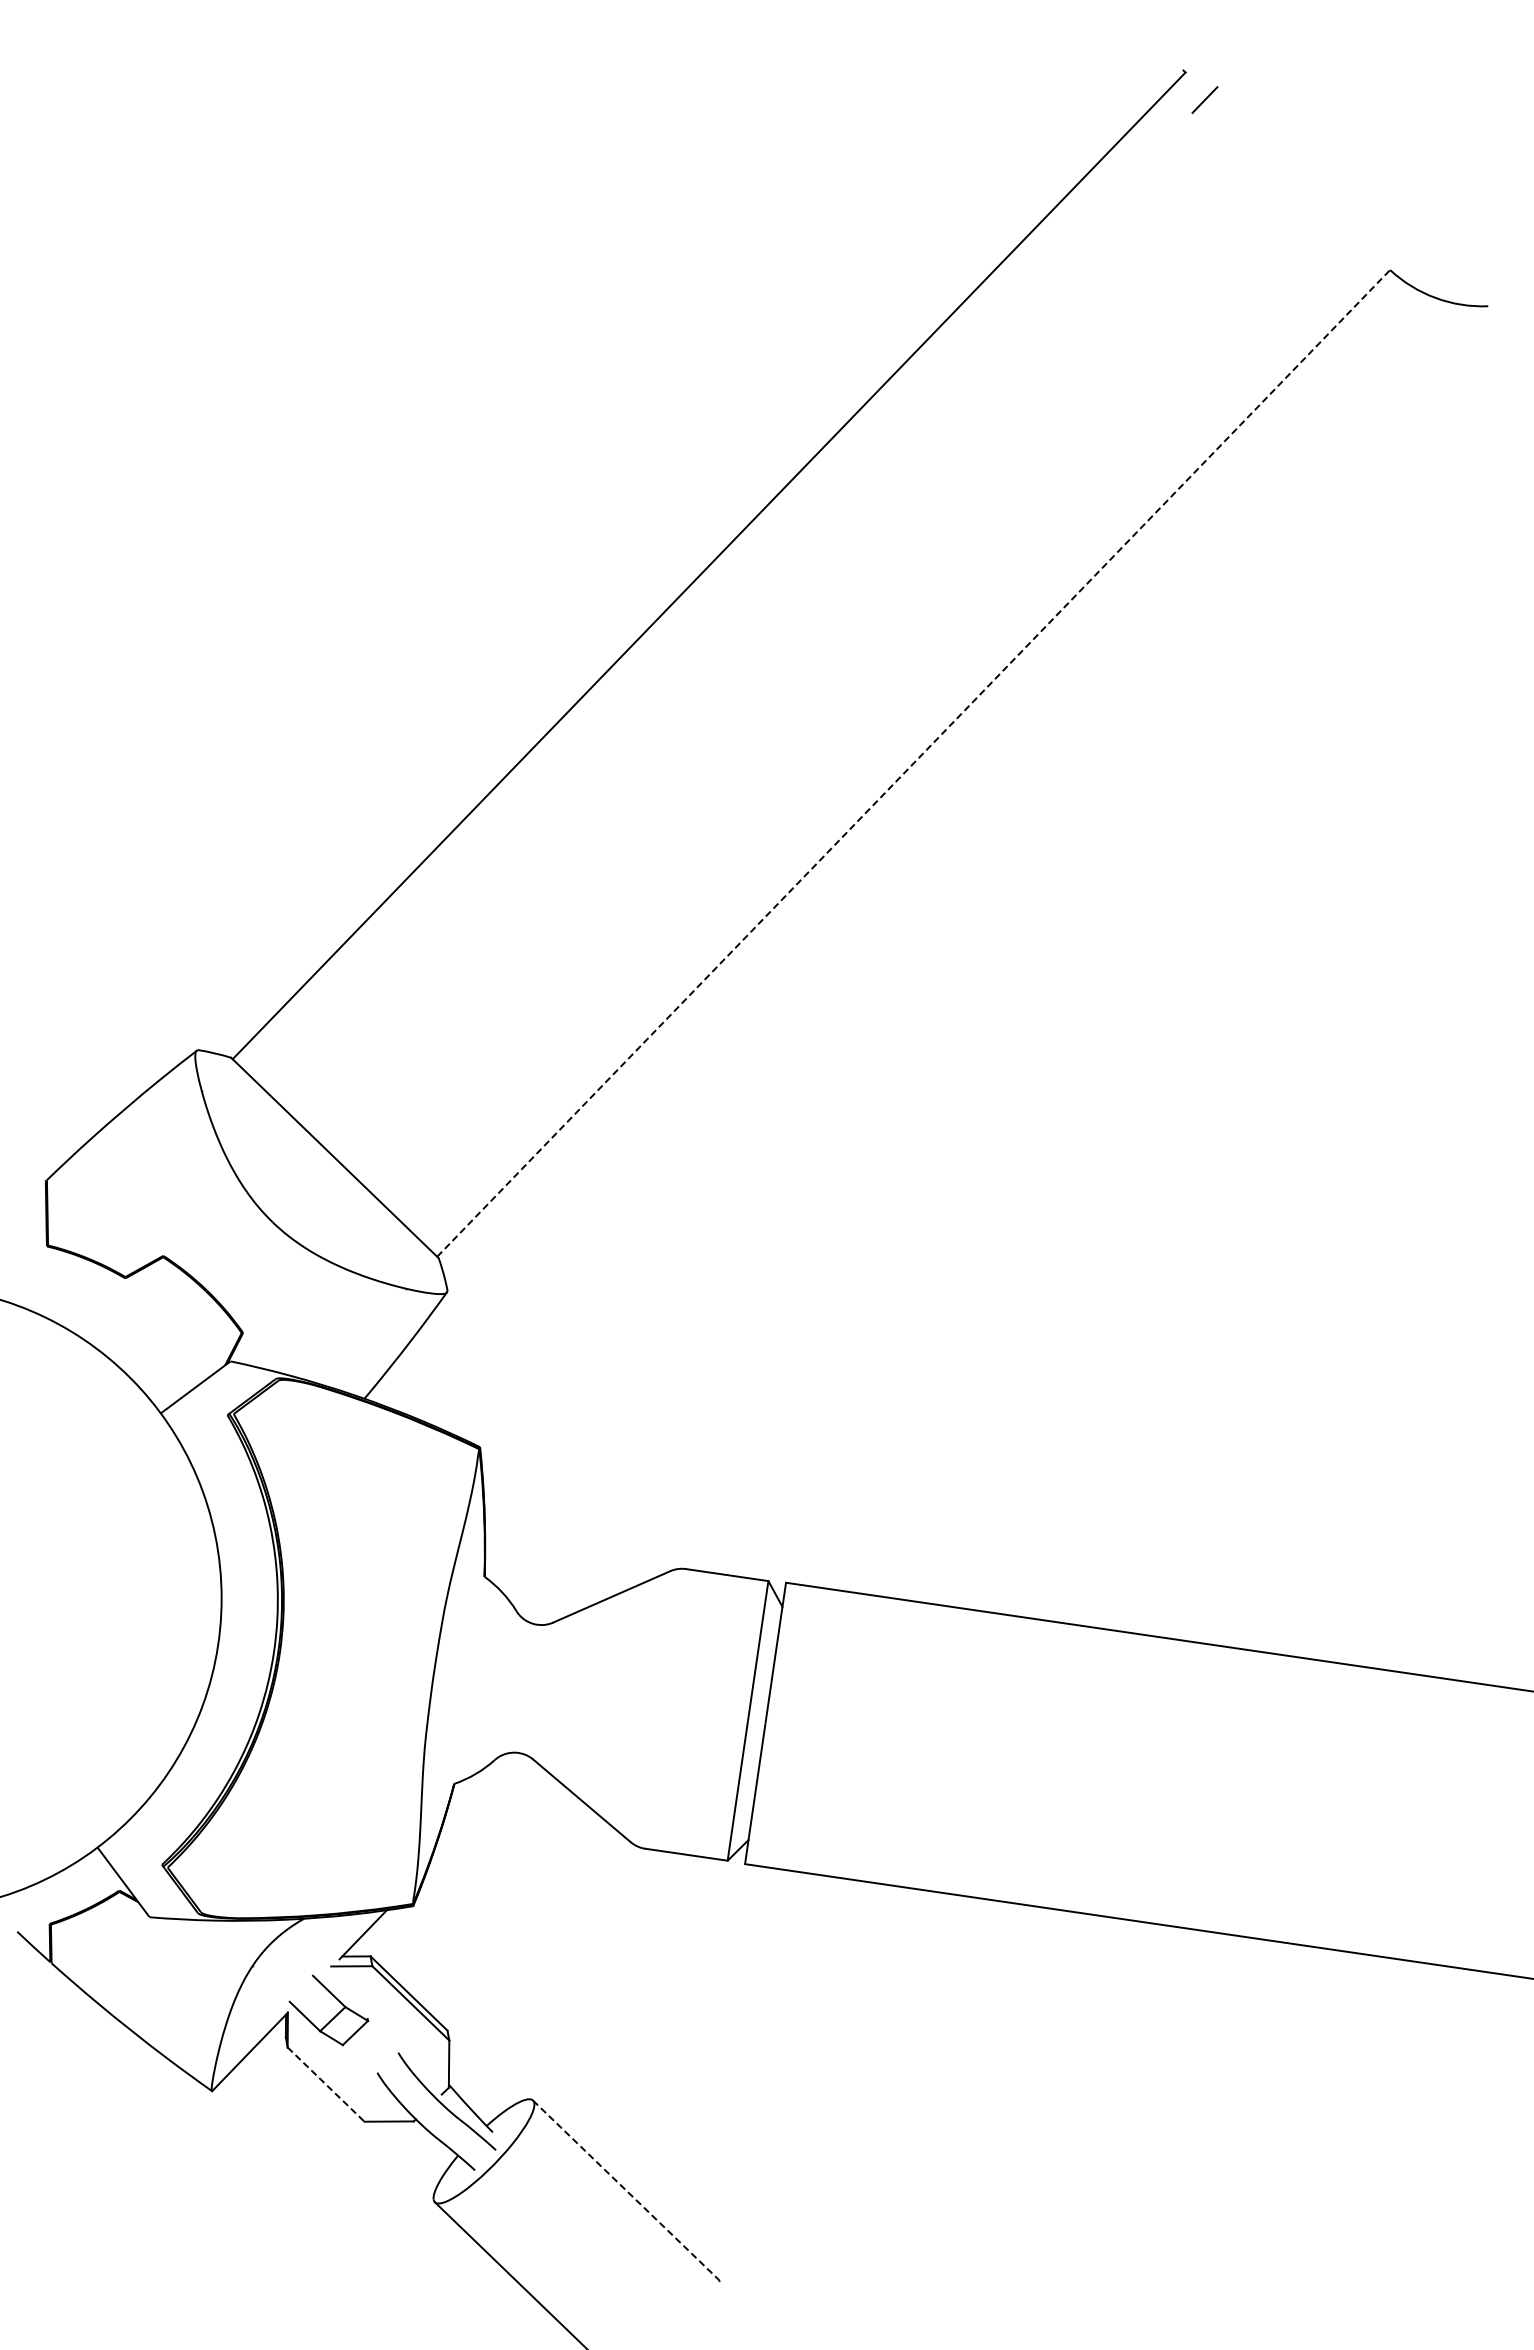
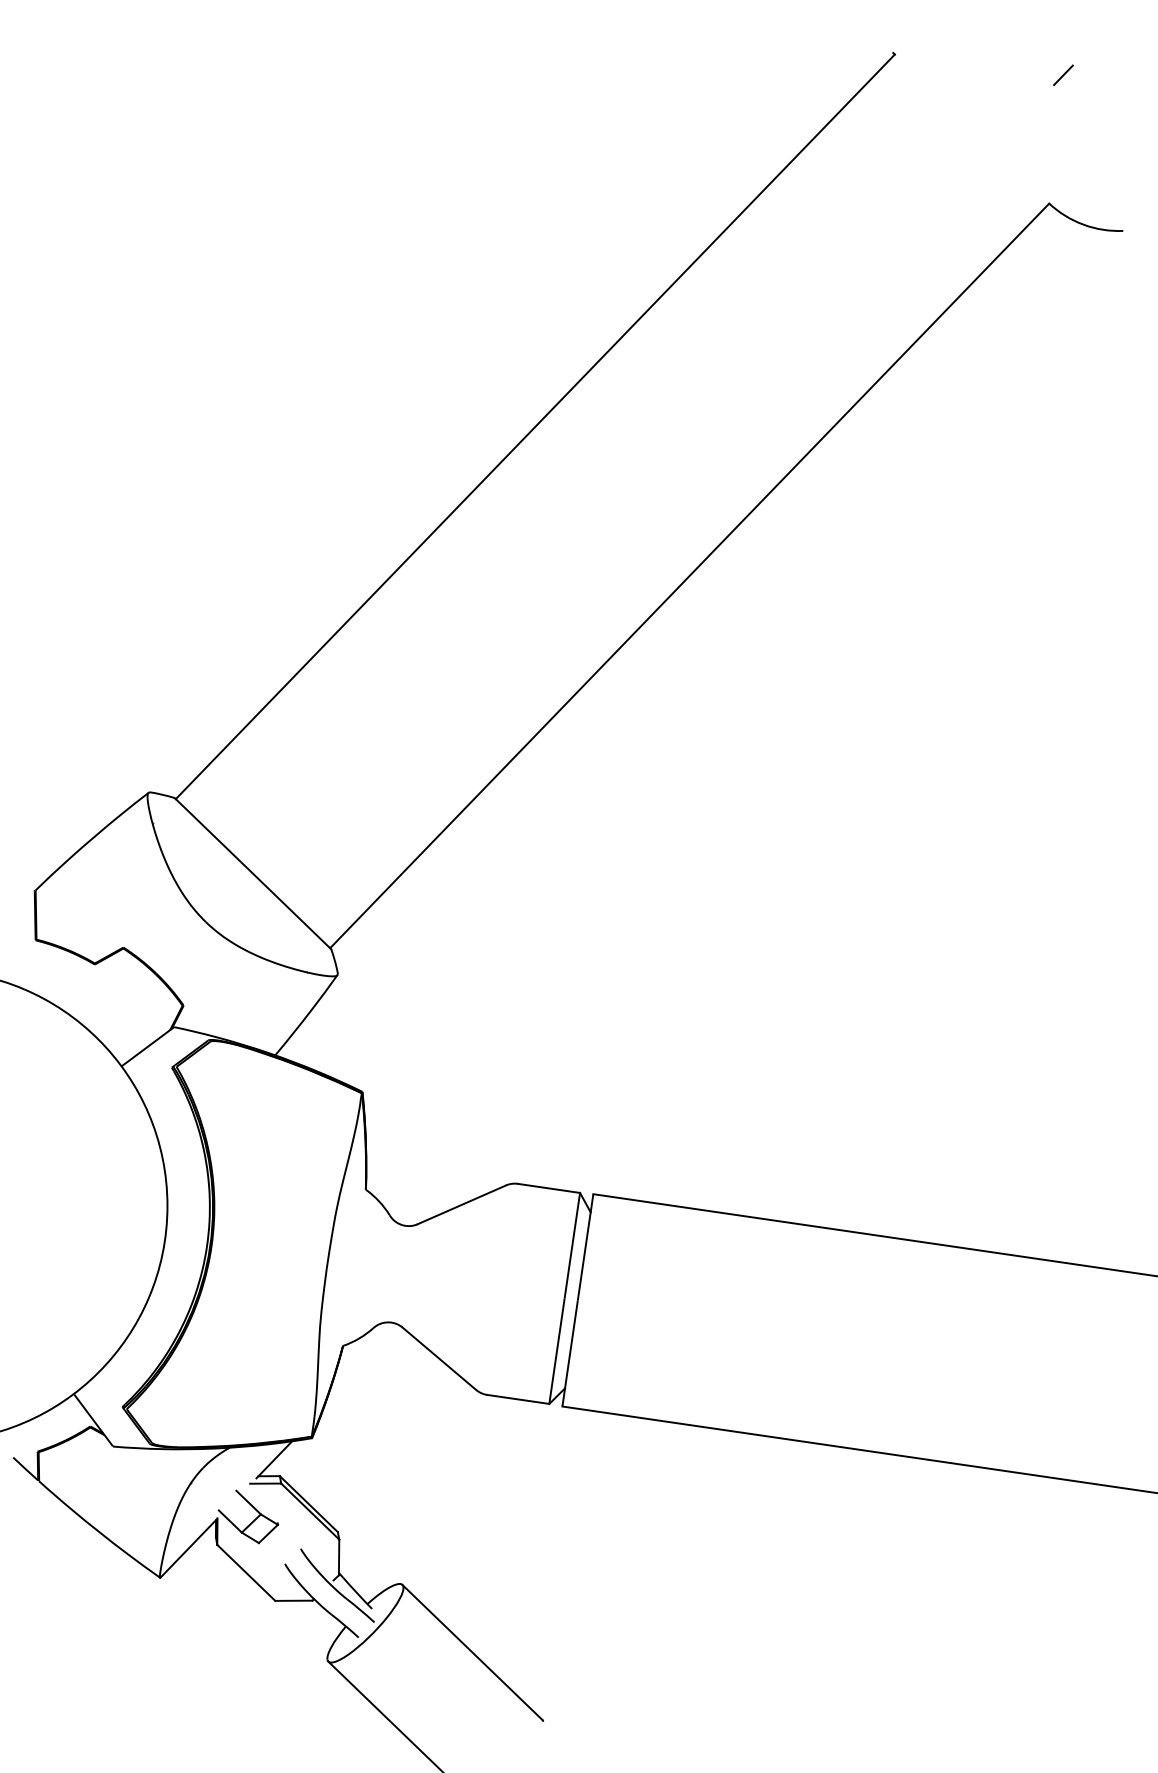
line: (1204, 99) -> (1063, 74), moved
line: (913, 763) -> (689, 575), dashed -> solid
line: (326, 2084) -> (246, 1572), dashed -> solid
line: (625, 2190) -> (472, 1652), dashed -> solid

